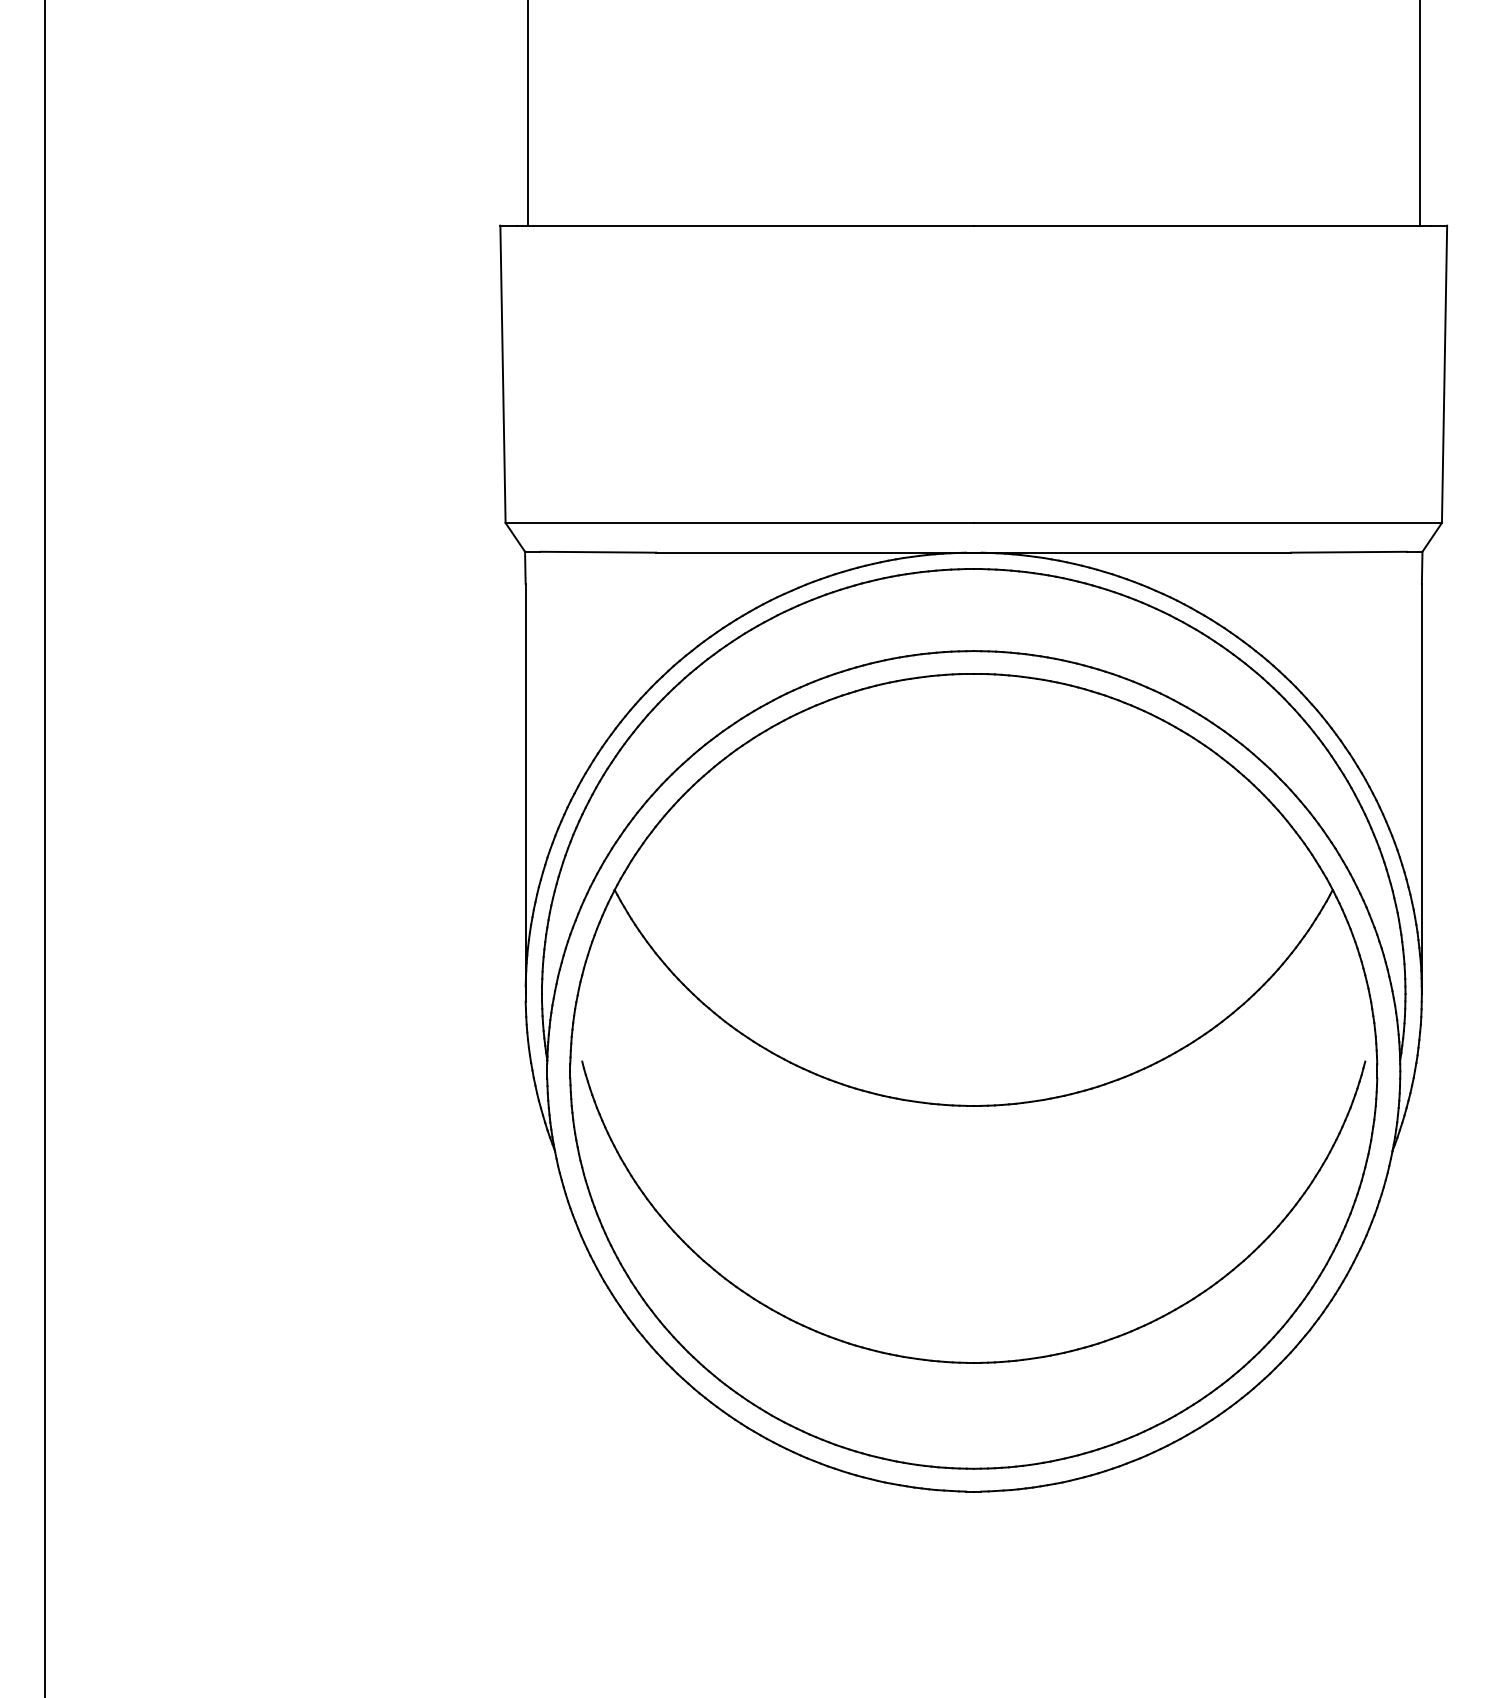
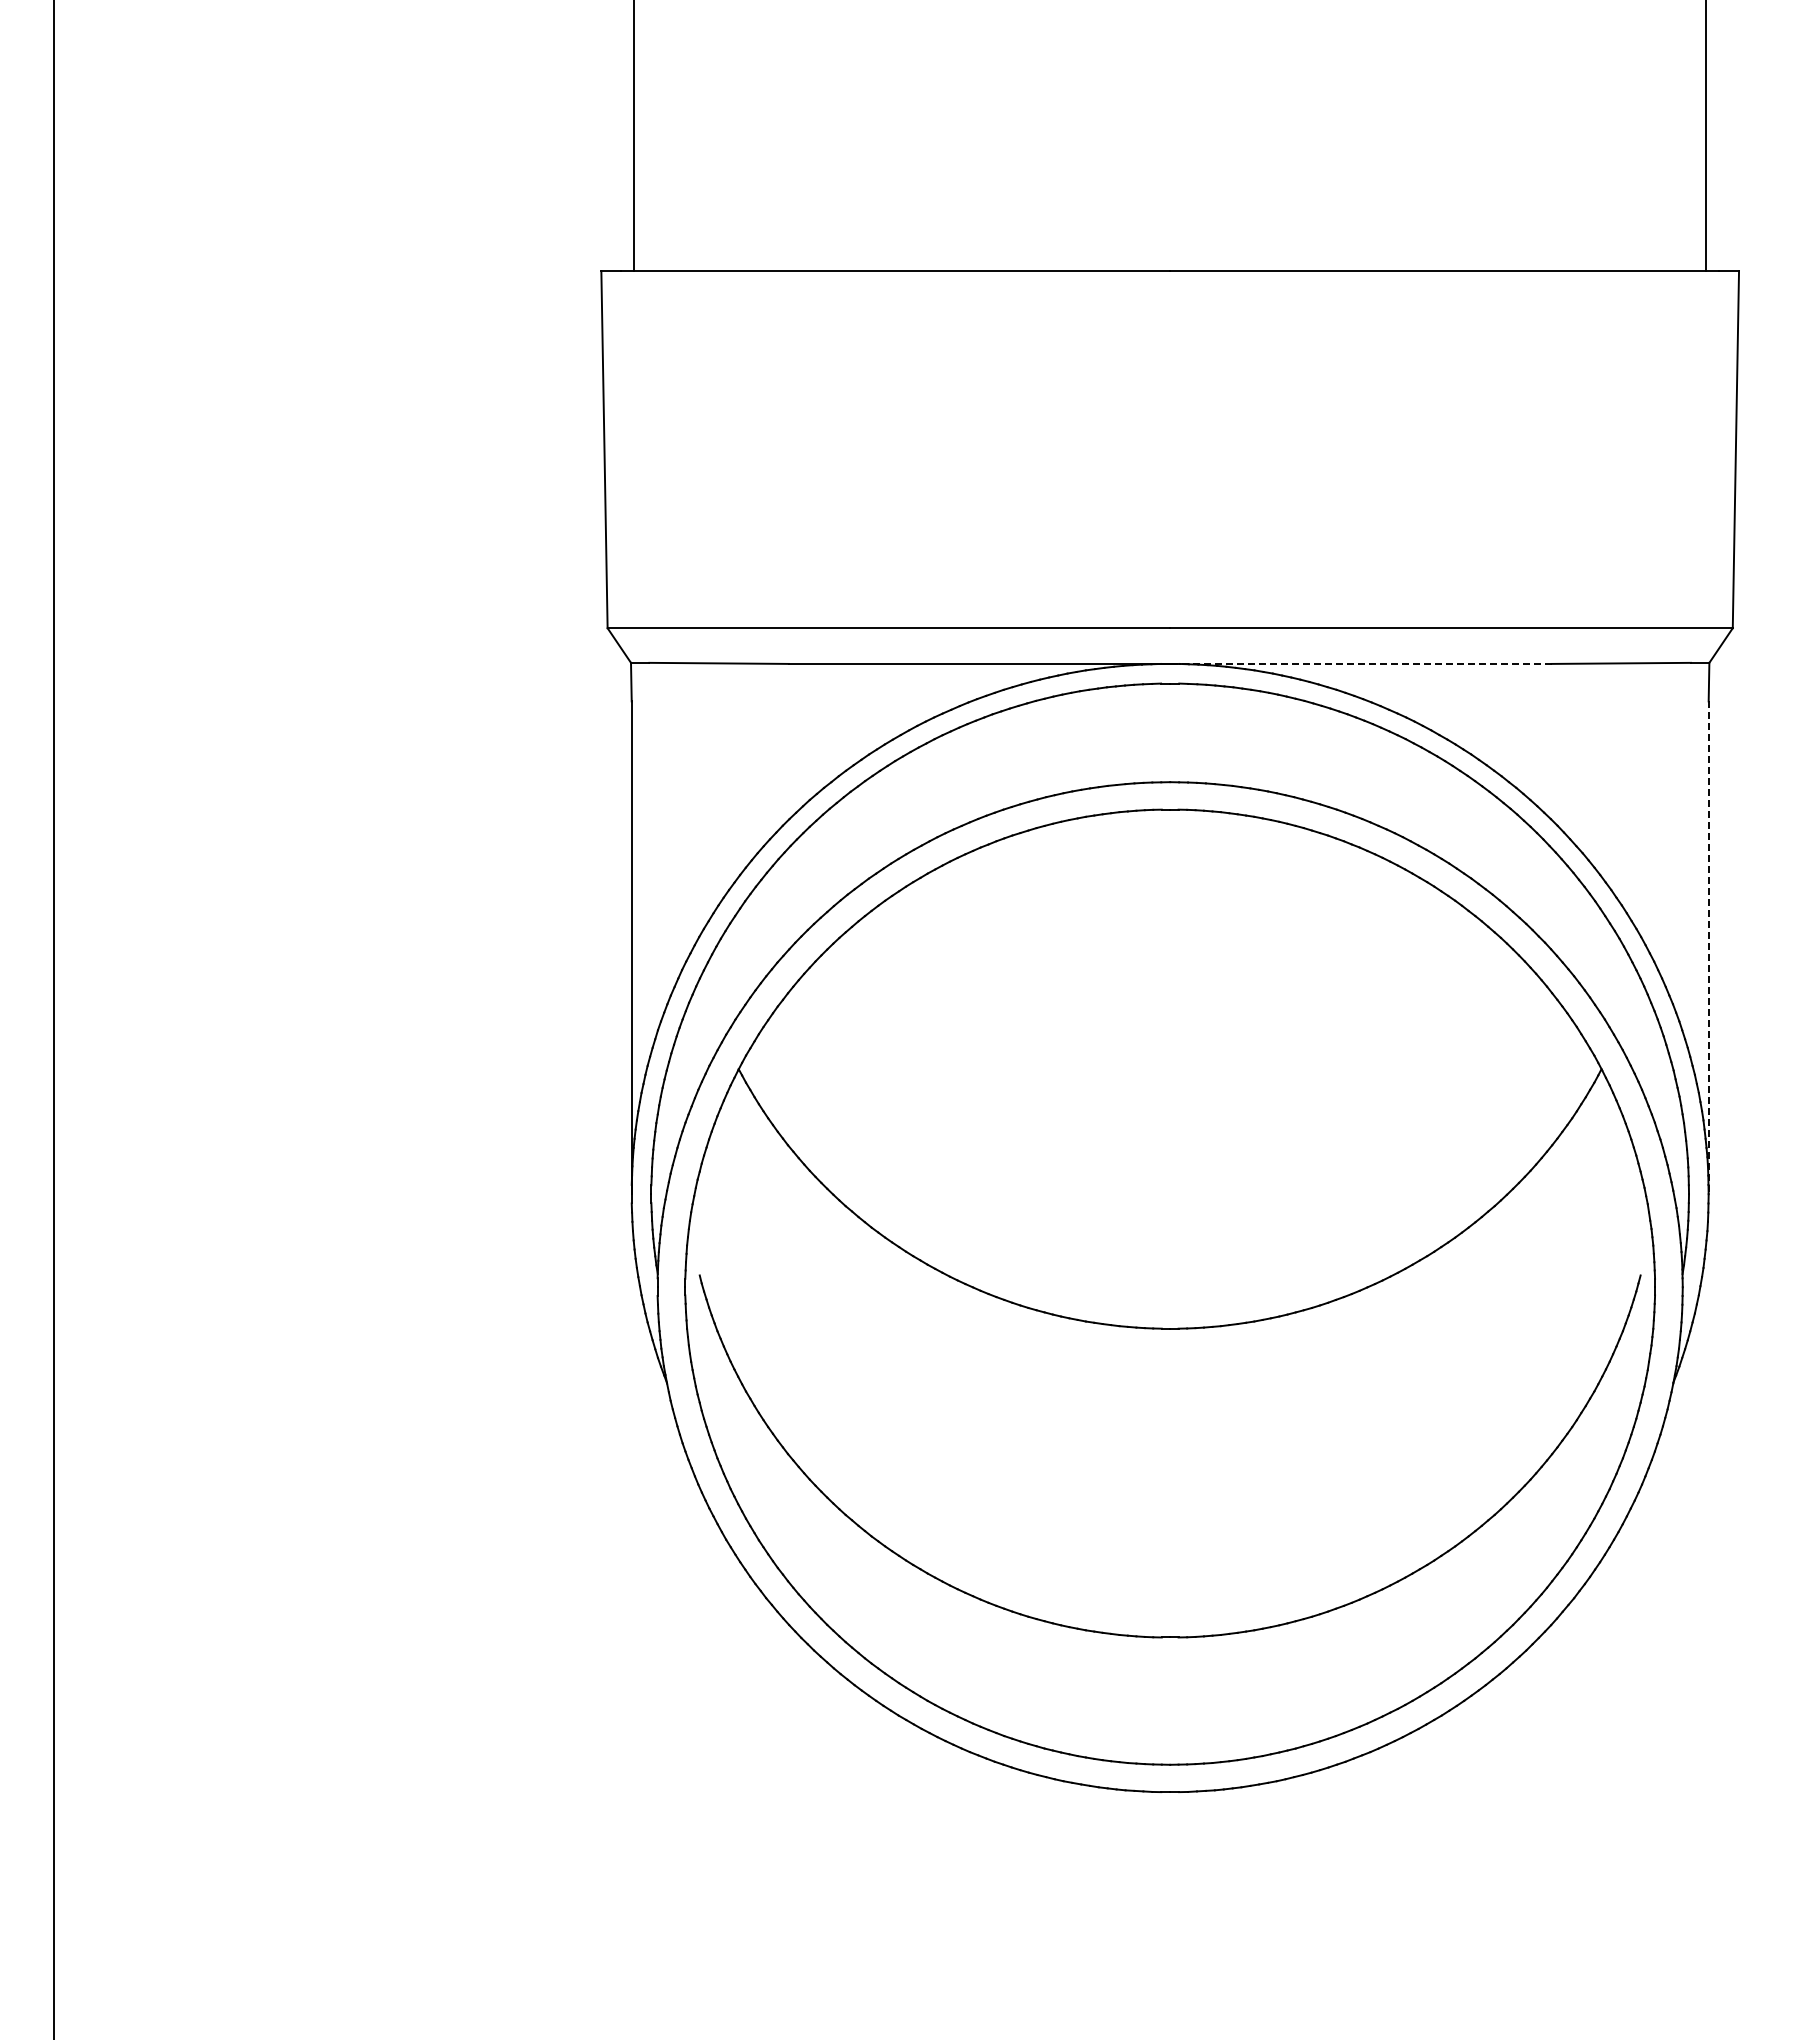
line: (1132, 552) -> (1360, 663), solid -> dashed
line: (1421, 789) -> (1708, 948), solid -> dashed

